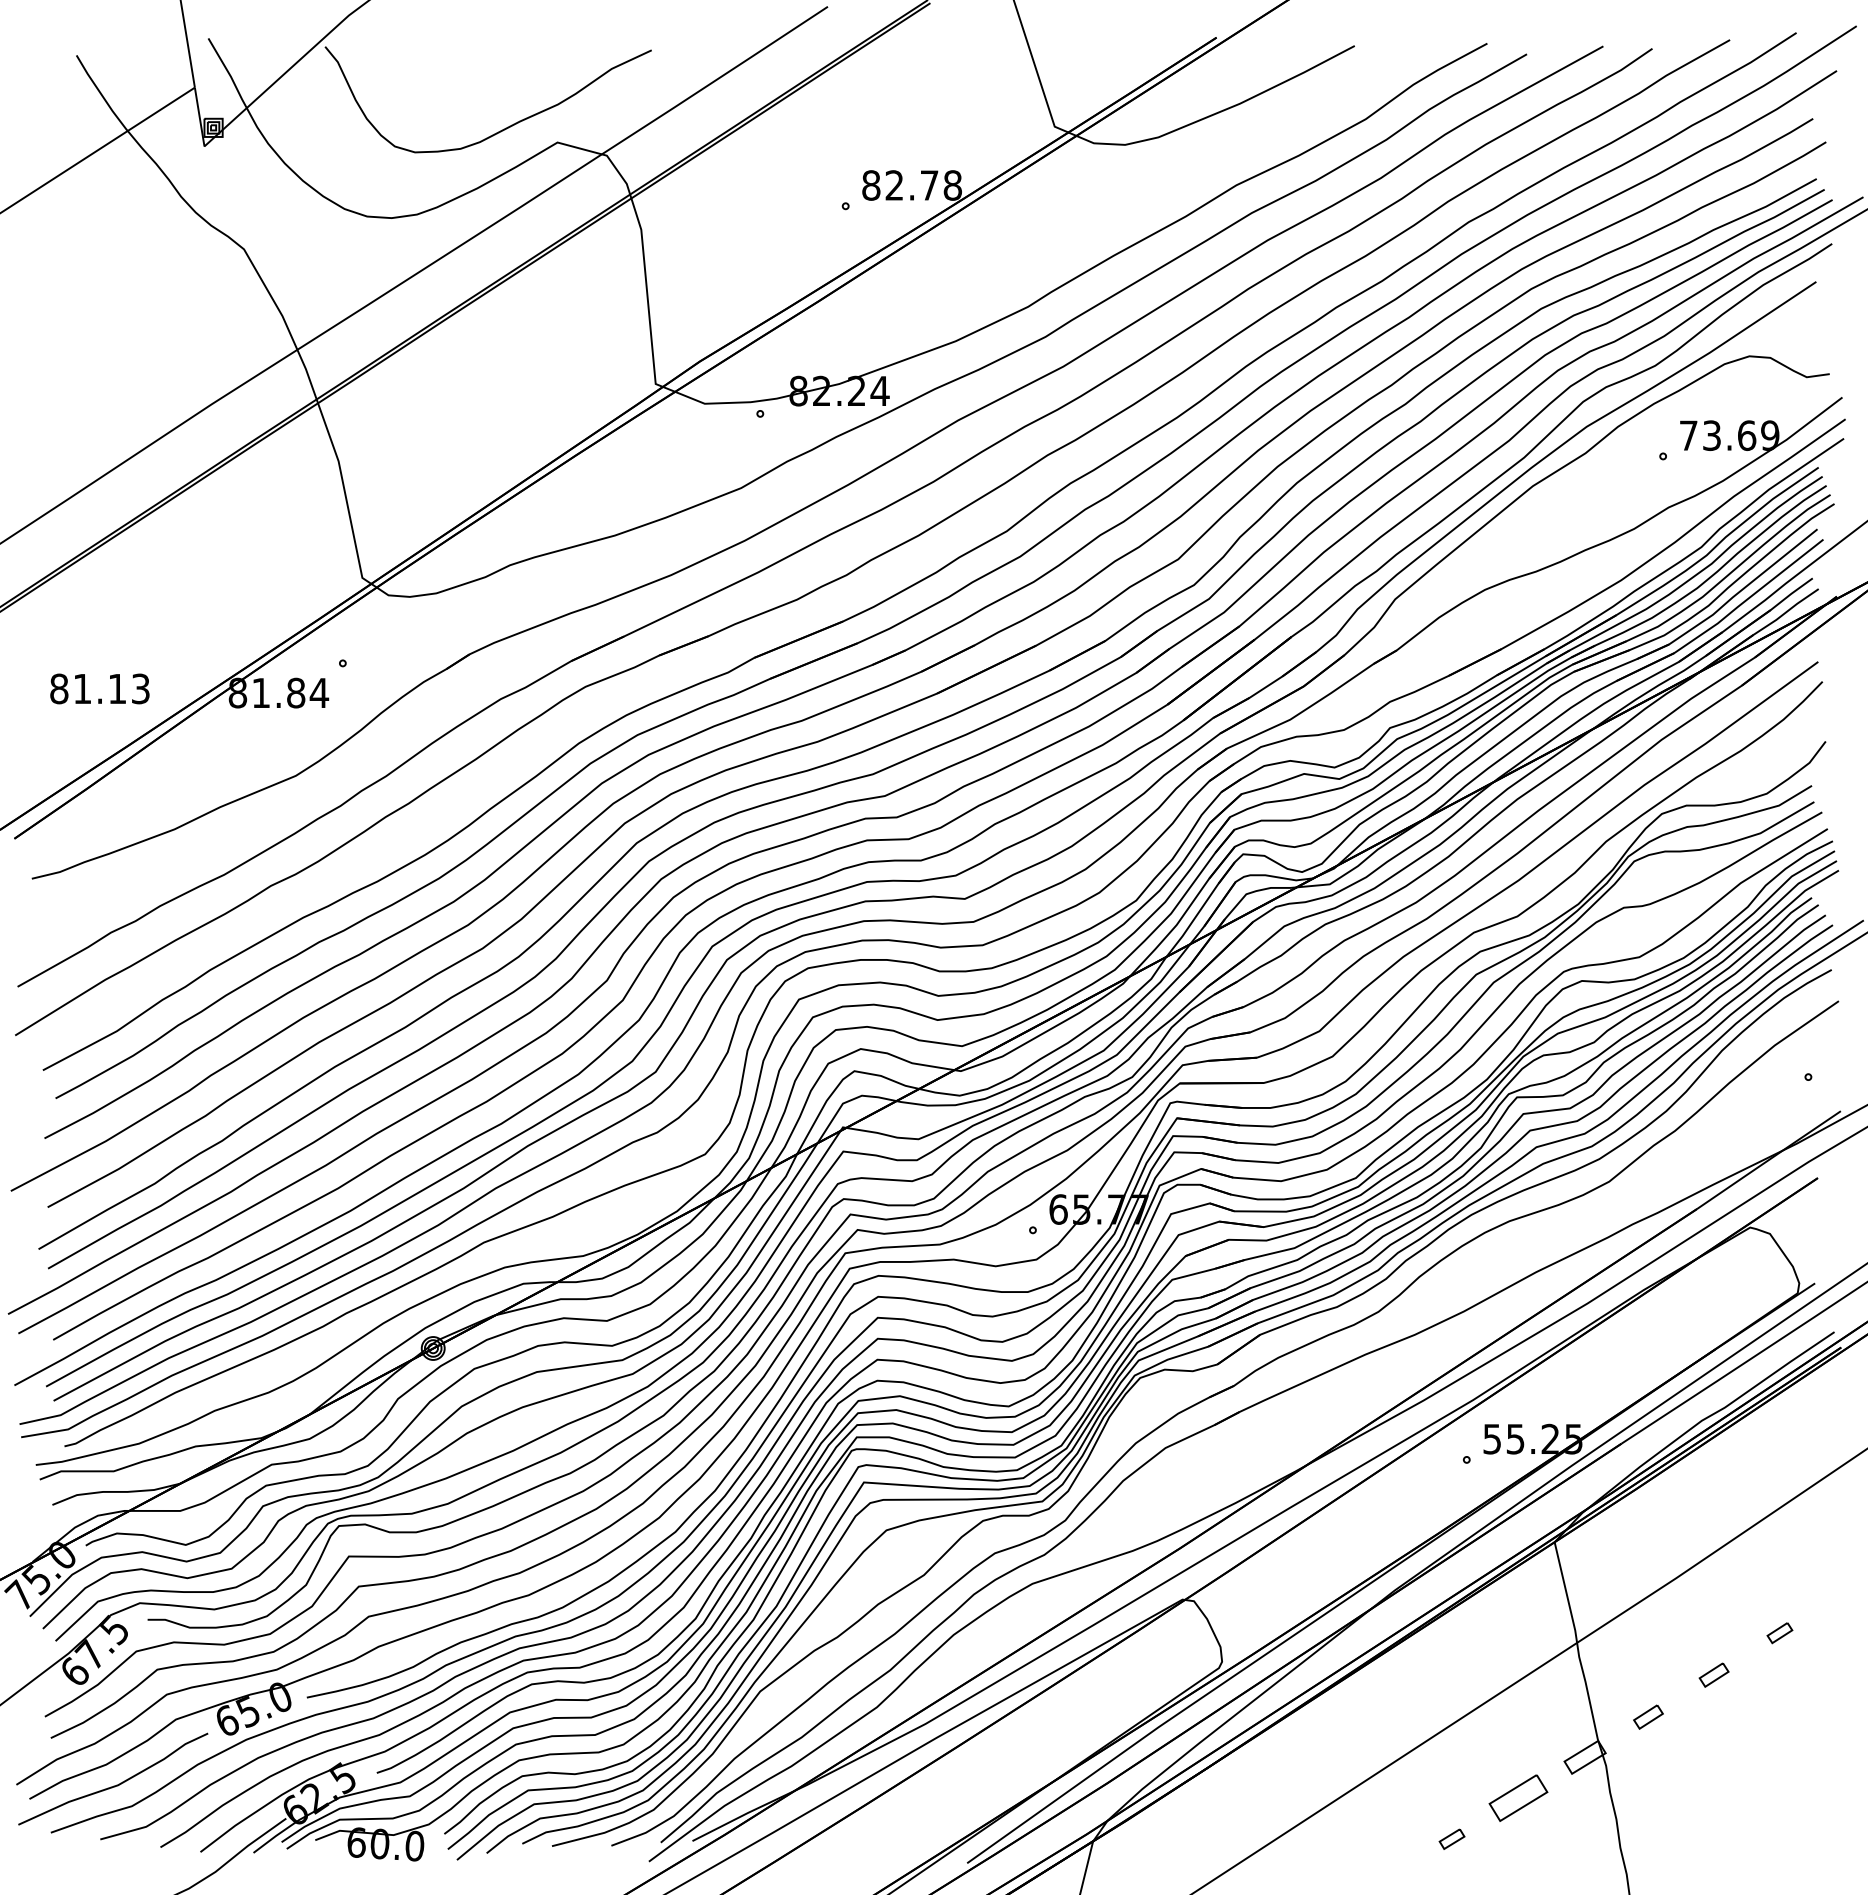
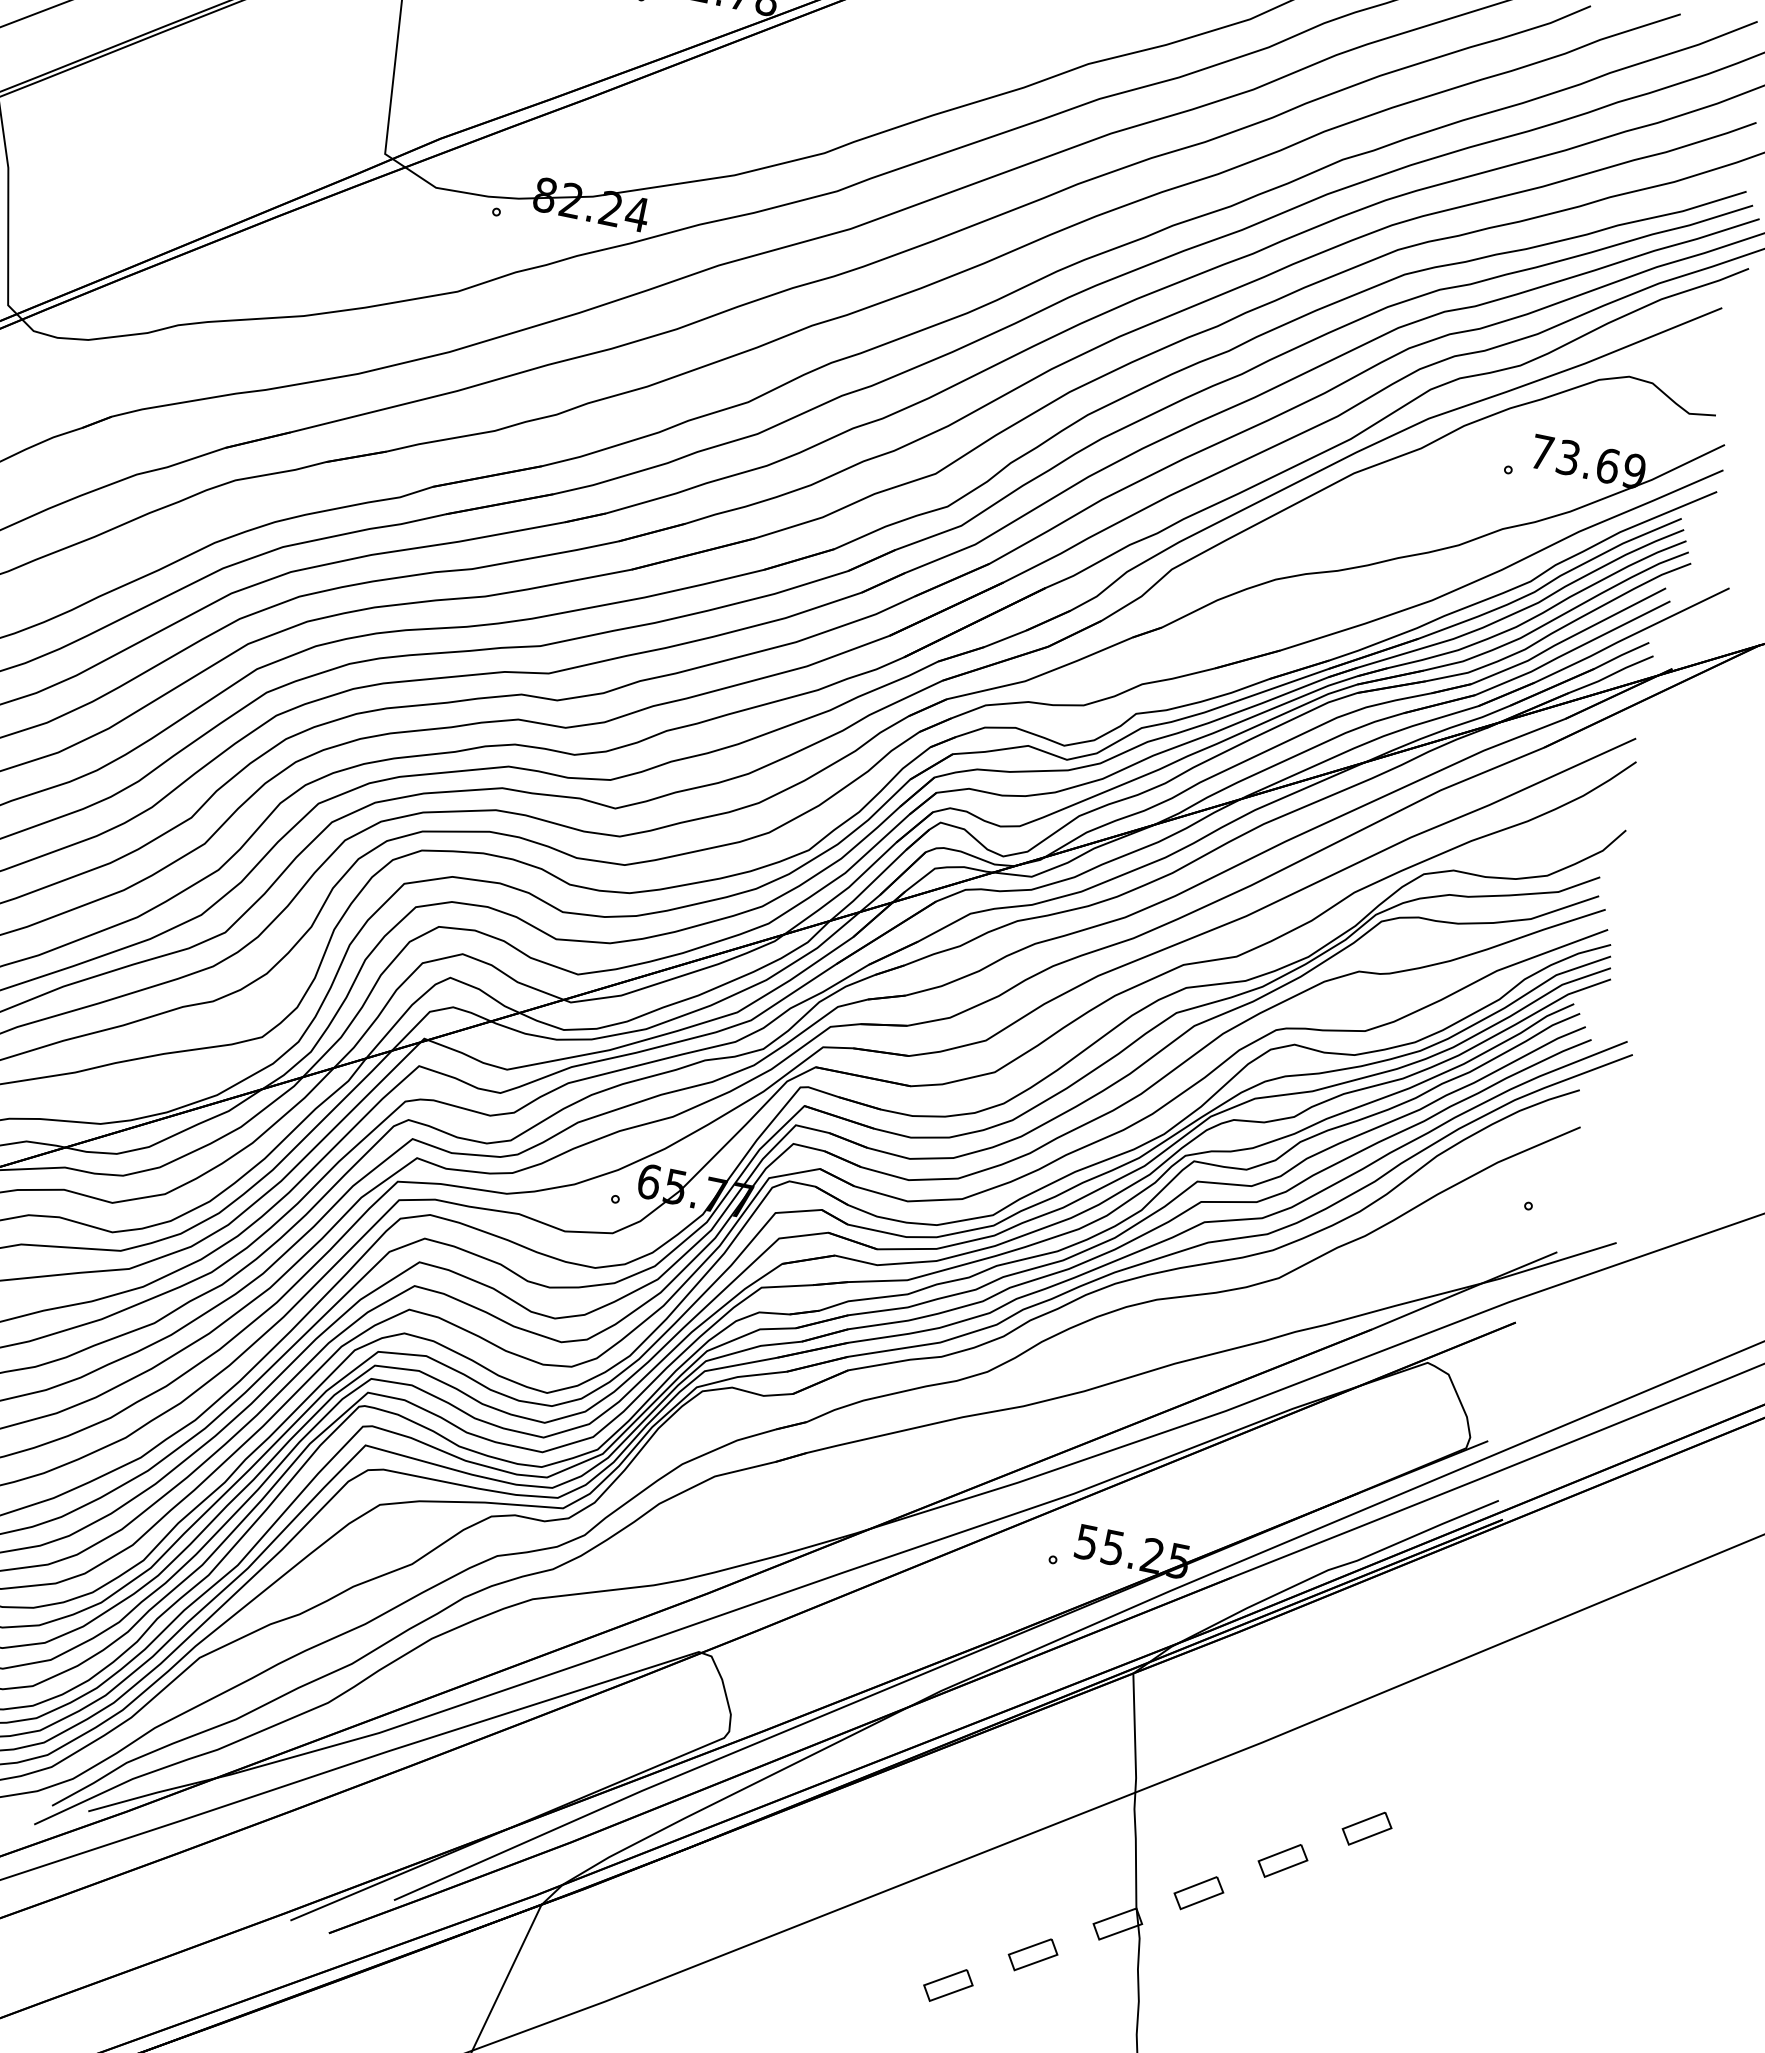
part: (1779, 1632) -> (1366, 1827), size x1.67
part: (1713, 1674) -> (1282, 1860), size x1.43
part: (1648, 1716) -> (1199, 1892), size x1.43
part: (1518, 1798) -> (1032, 1955), size x0.71
part: (1451, 1839) -> (947, 1985), size x1.67

